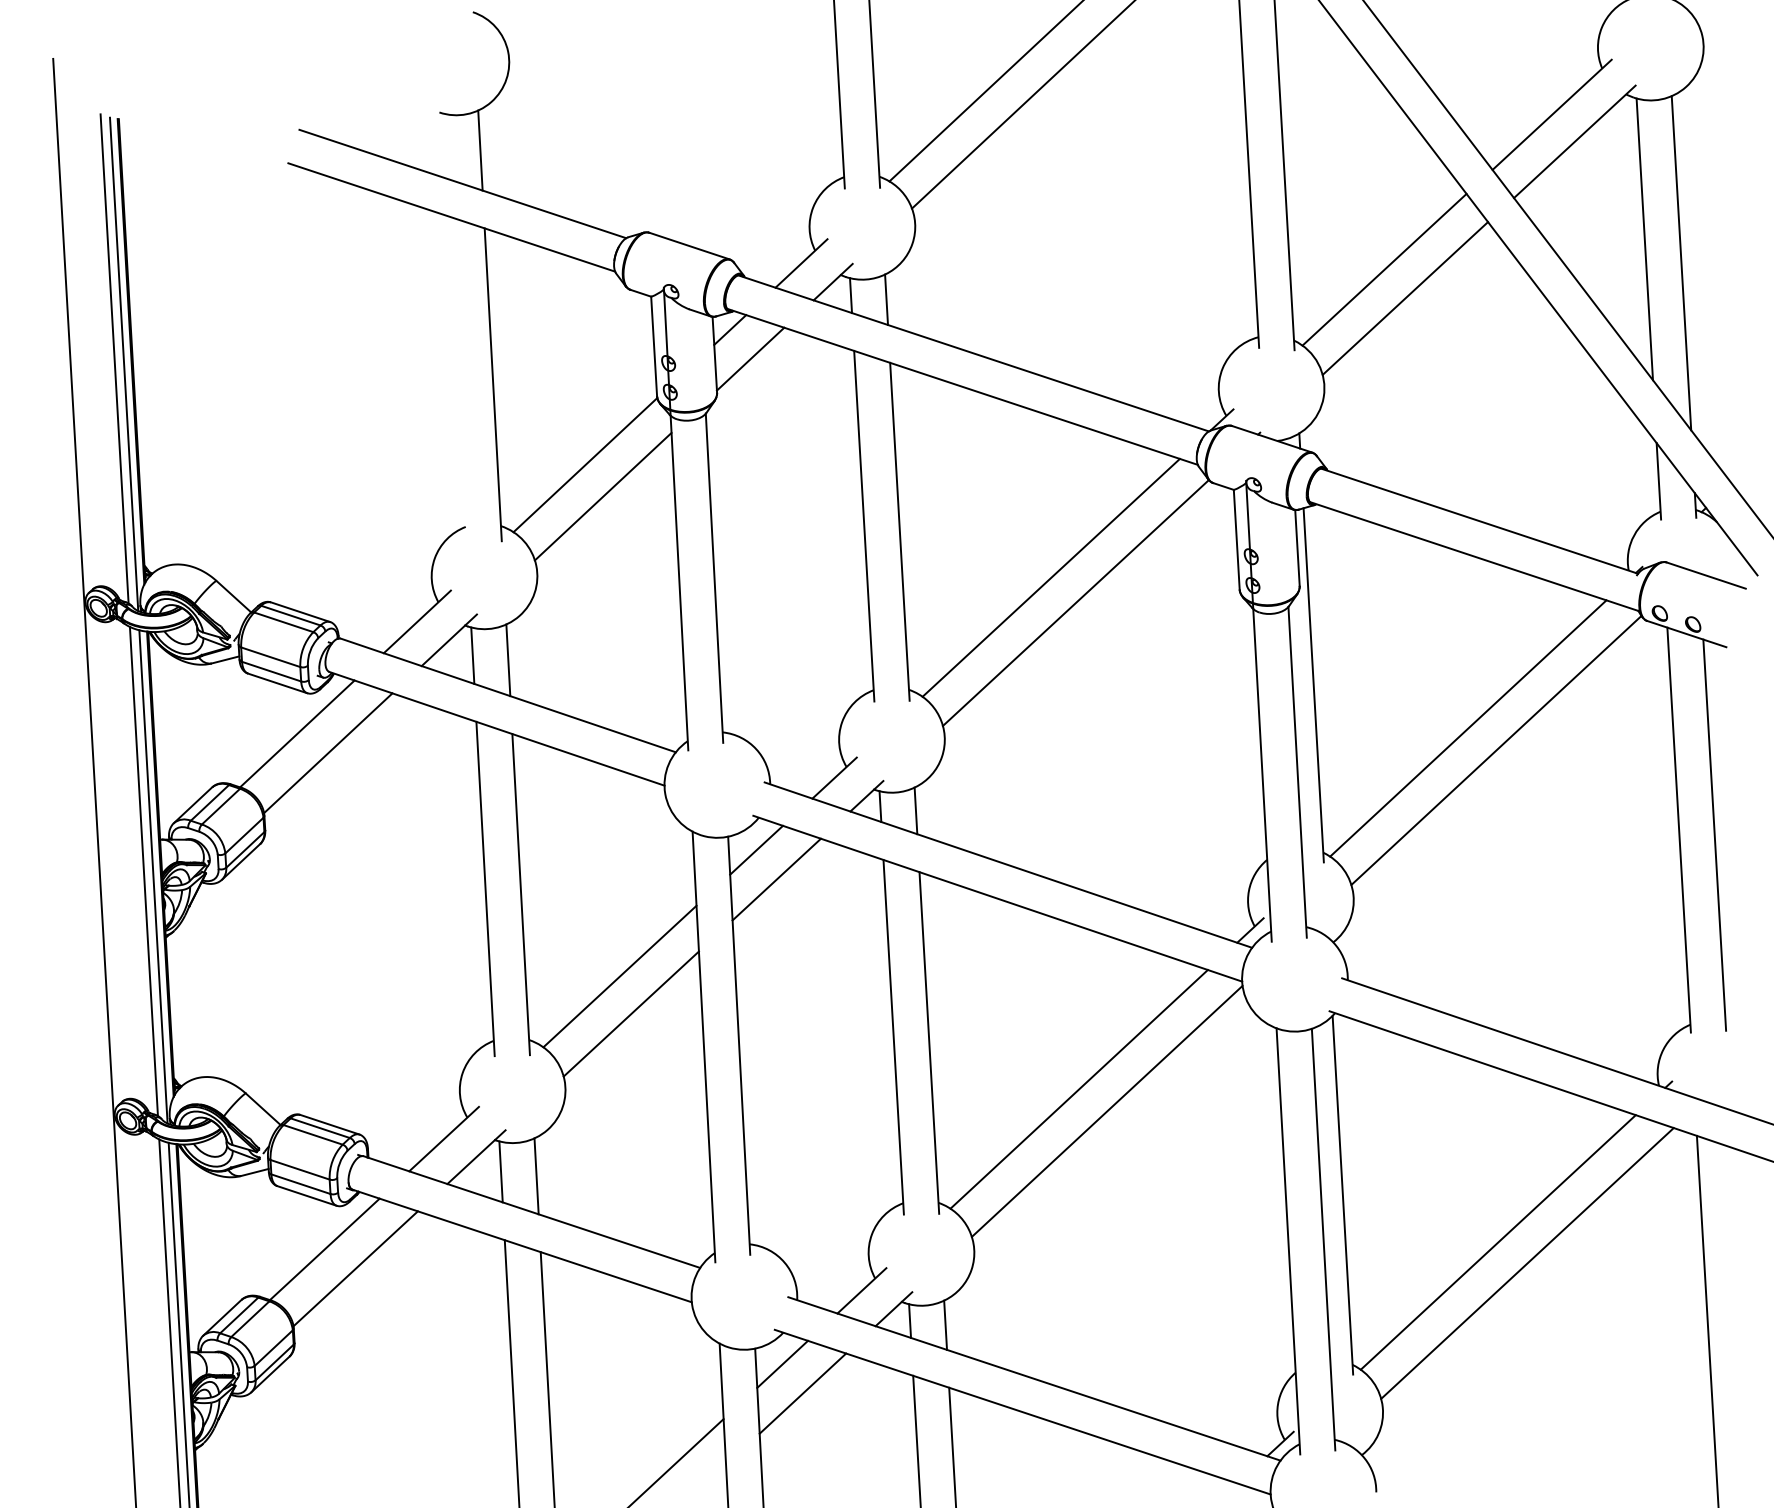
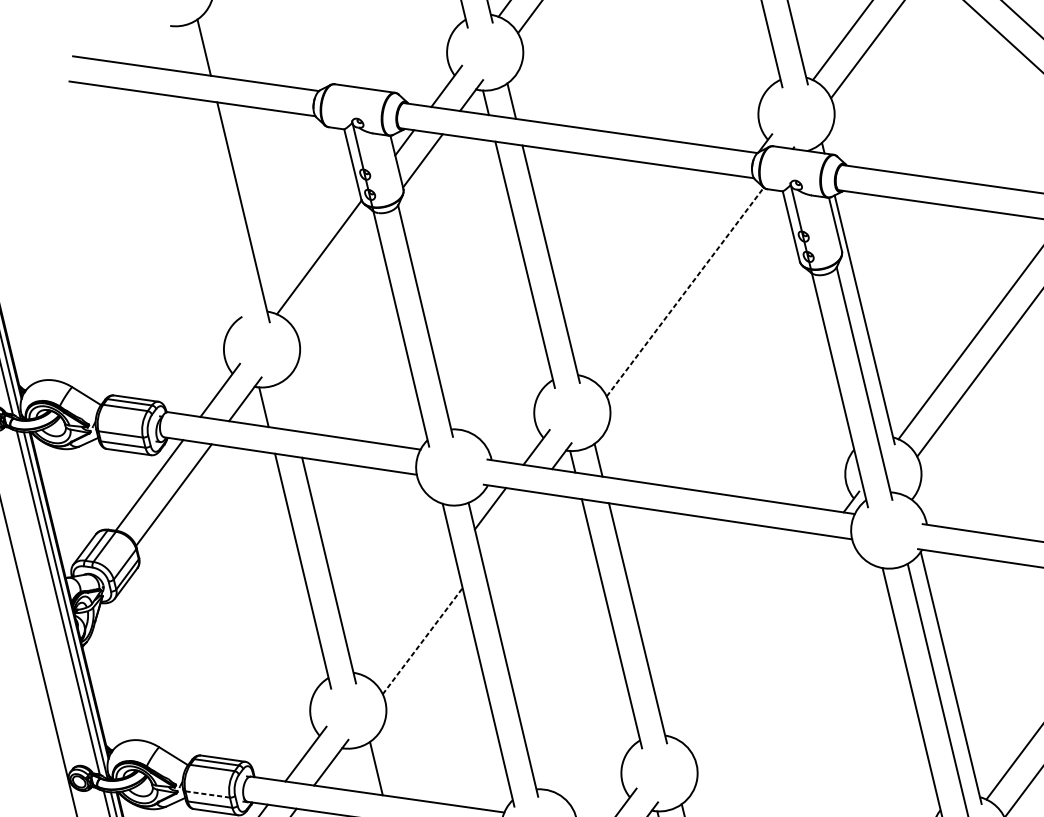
line: (602, 496) -> (335, 277), removed
line: (1050, 577) -> (663, 277), removed
line: (1076, 602) -> (685, 291), solid -> dashed
line: (508, 660) -> (289, 406), removed
line: (776, 879) -> (508, 526), removed
line: (619, 976) -> (409, 616), removed
line: (631, 1013) -> (422, 640), solid -> dashed
line: (1078, 1089) -> (749, 637), removed
line: (1106, 1110) -> (772, 648), removed
line: (299, 1169) -> (207, 794), solid -> dashed
line: (500, 1171) -> (350, 769), removed

